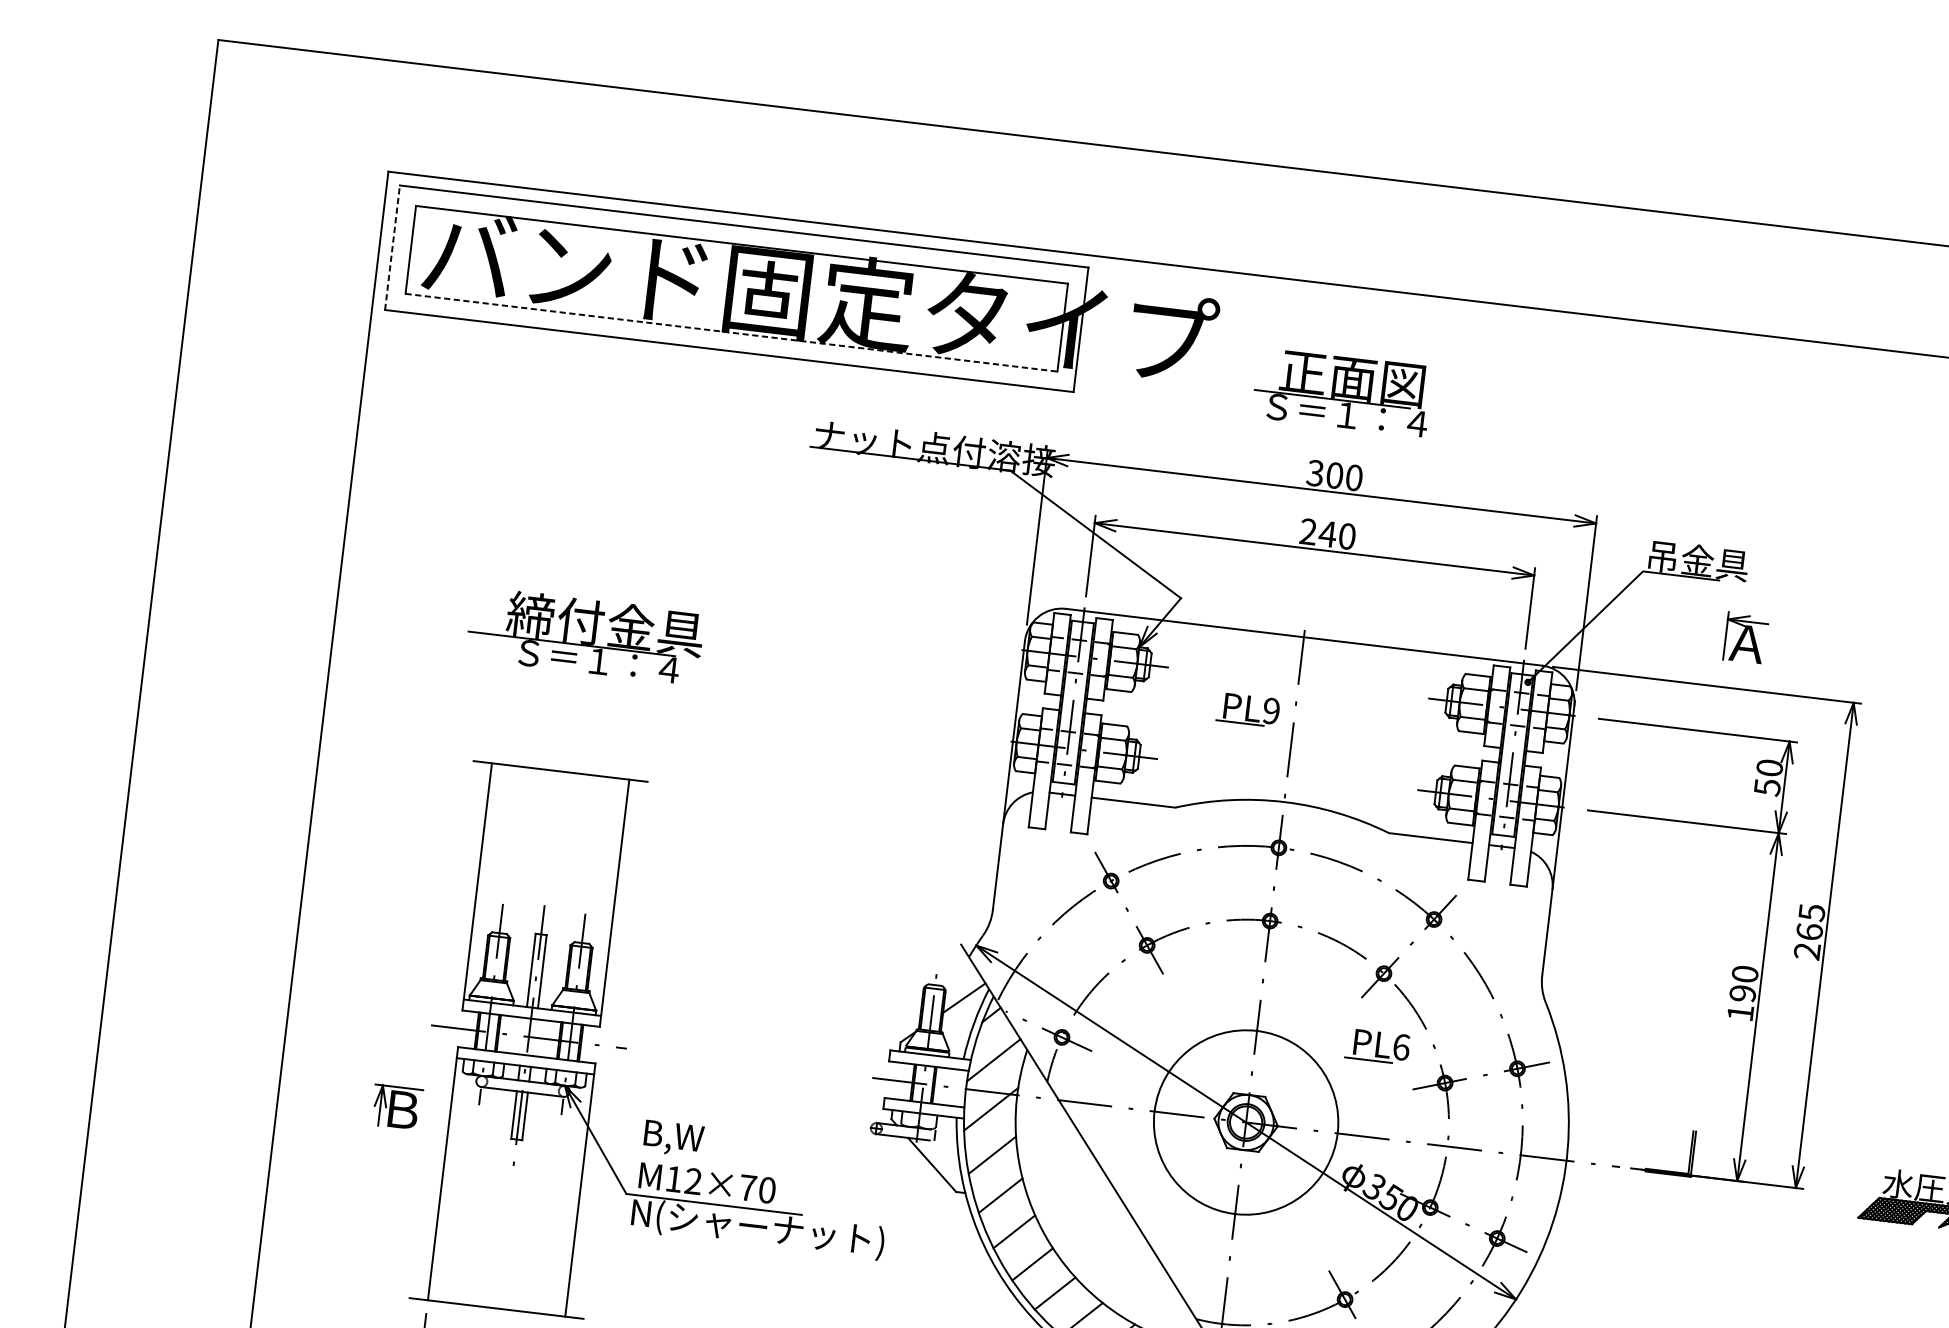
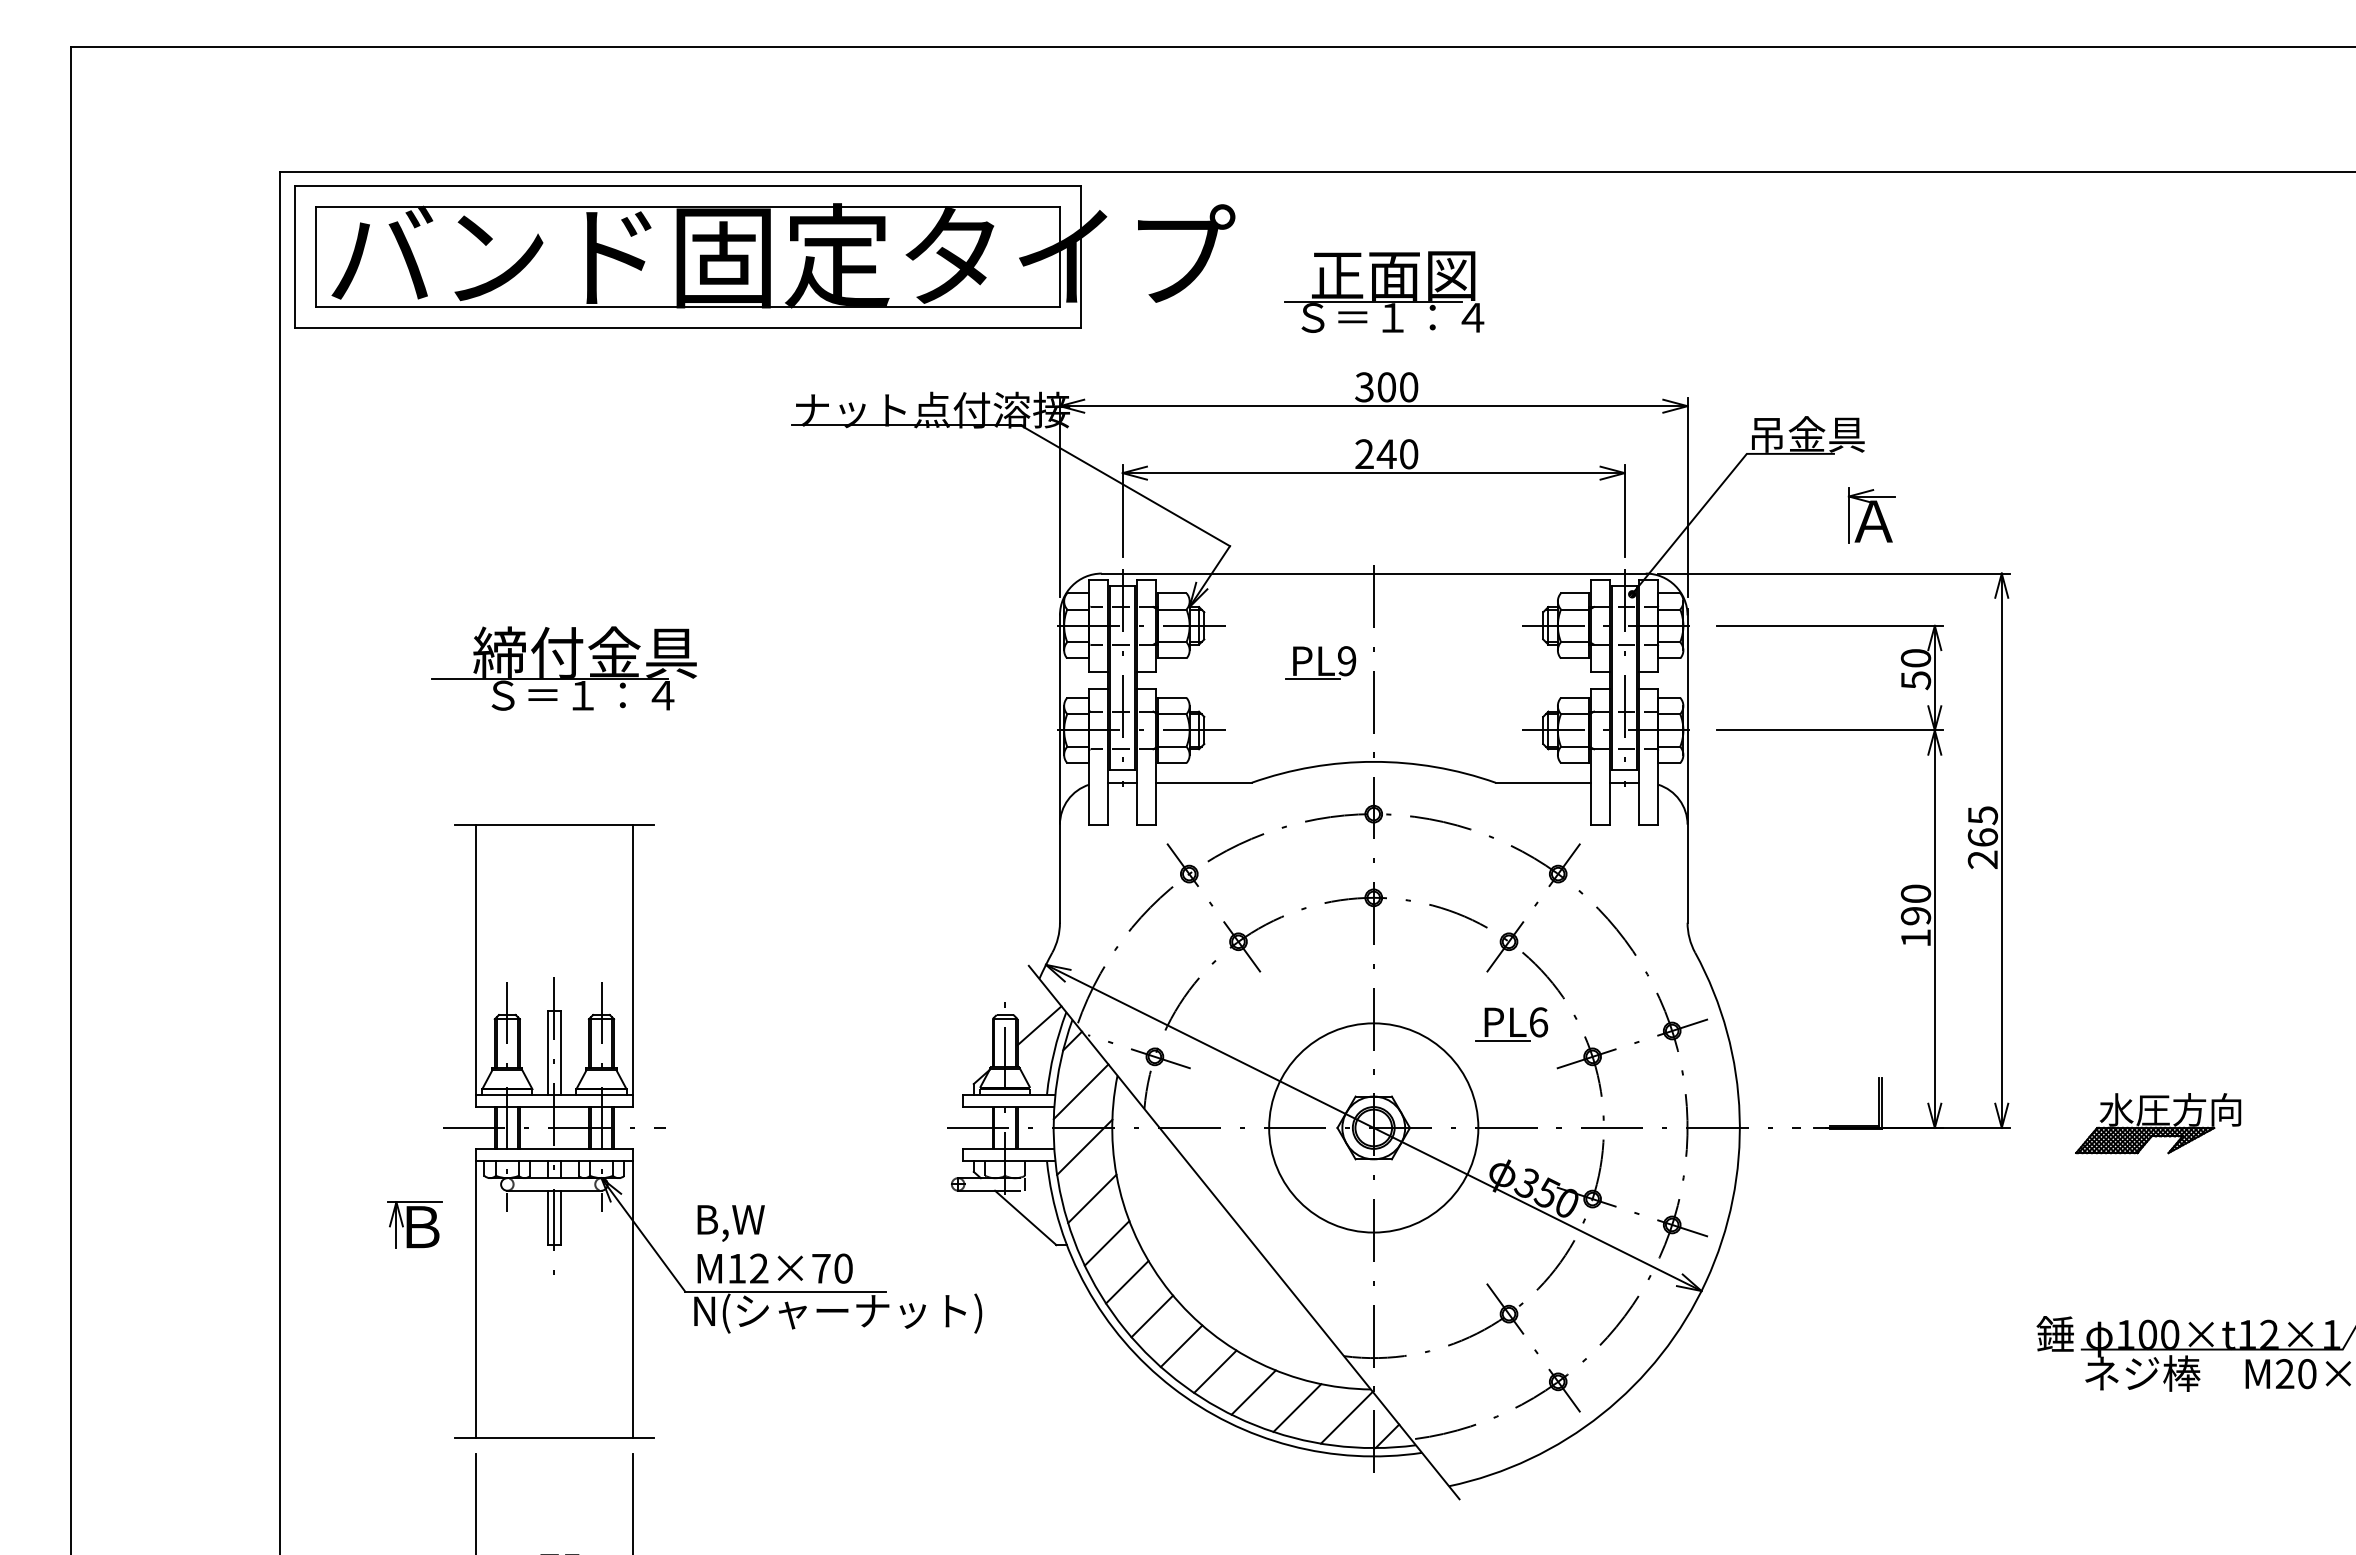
line: (392, 247) -> (294, 256), dashed -> solid
line: (731, 332) -> (688, 307), dashed -> solid

